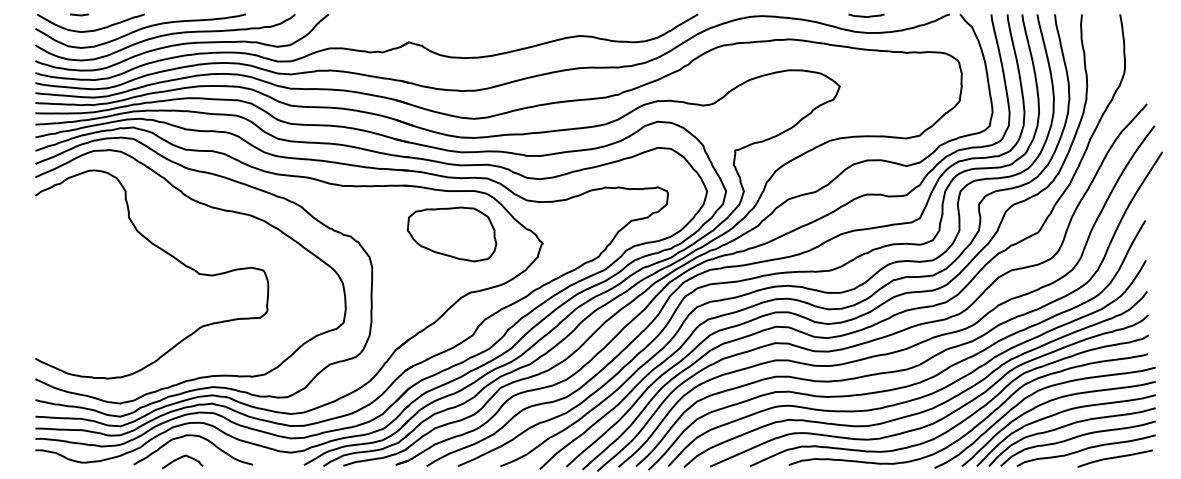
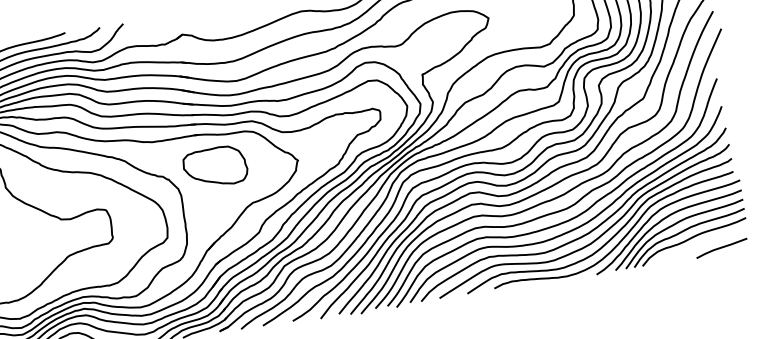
part: (451, 234) -> (215, 167), moved
curve: (1085, 449) -> (700, 245), removed

